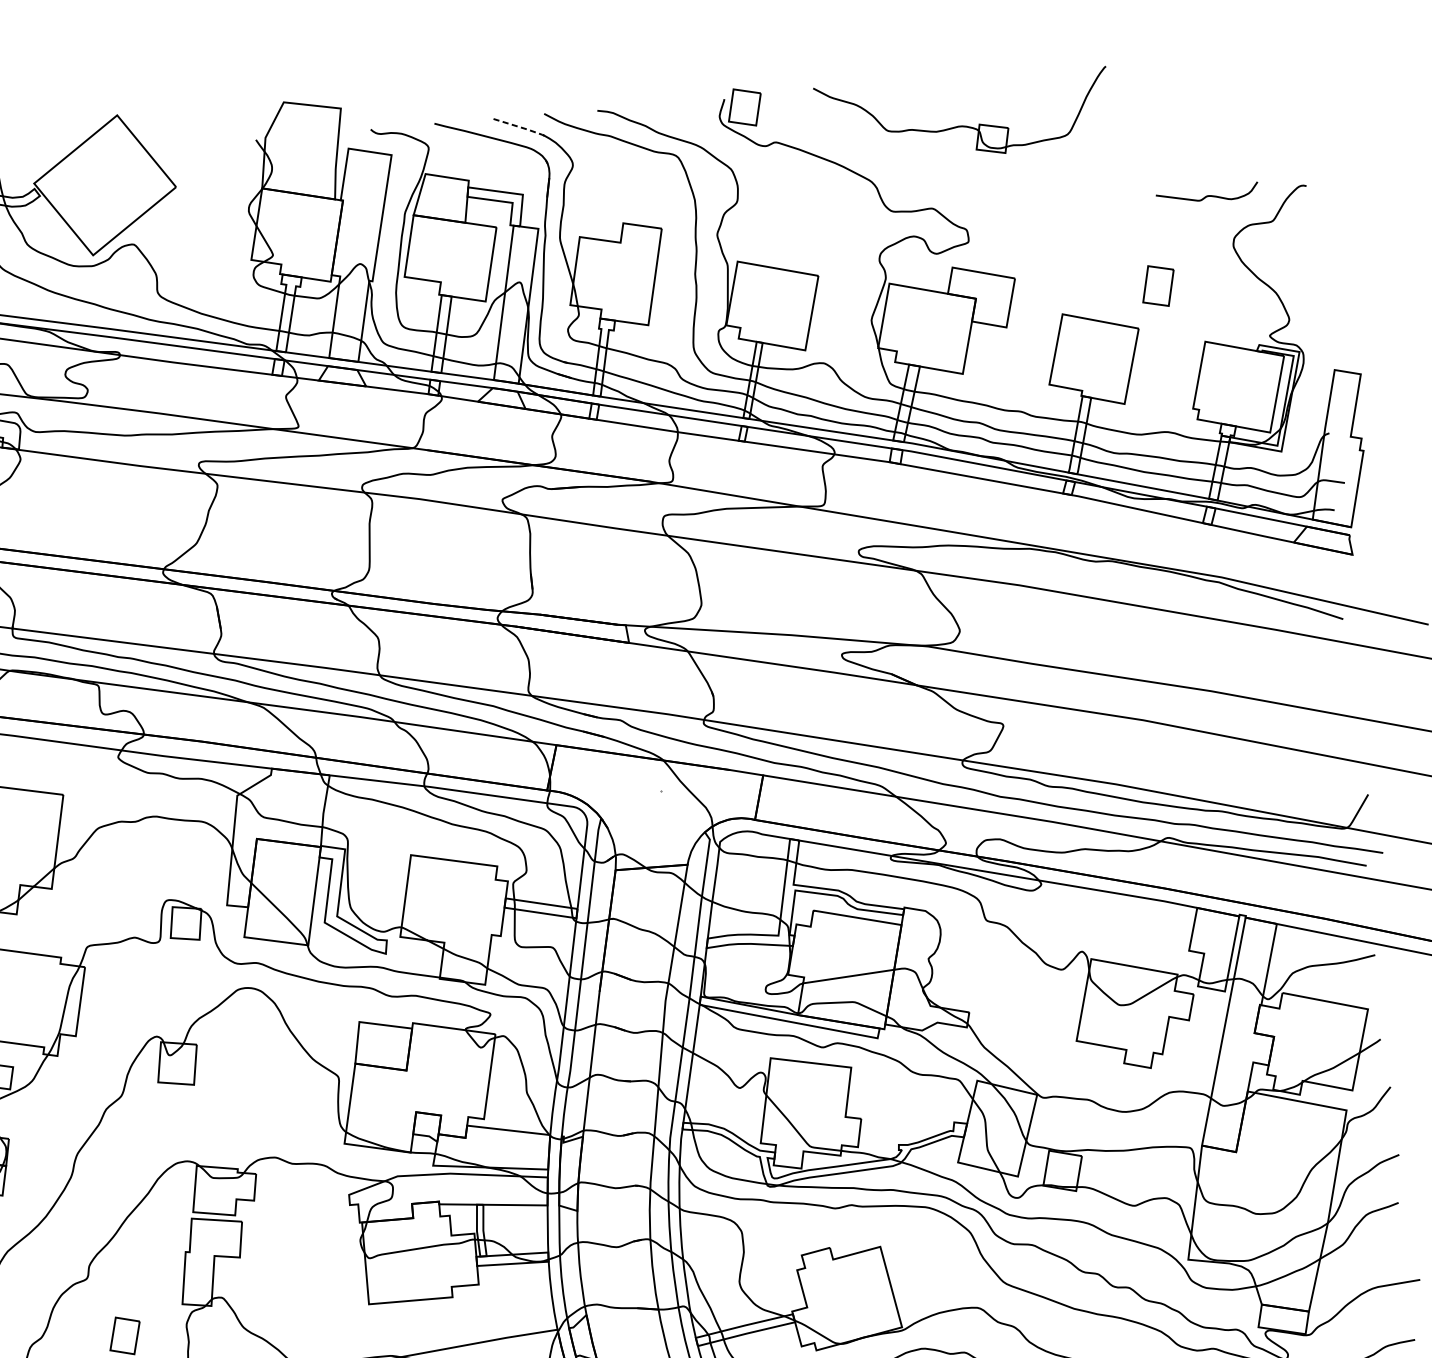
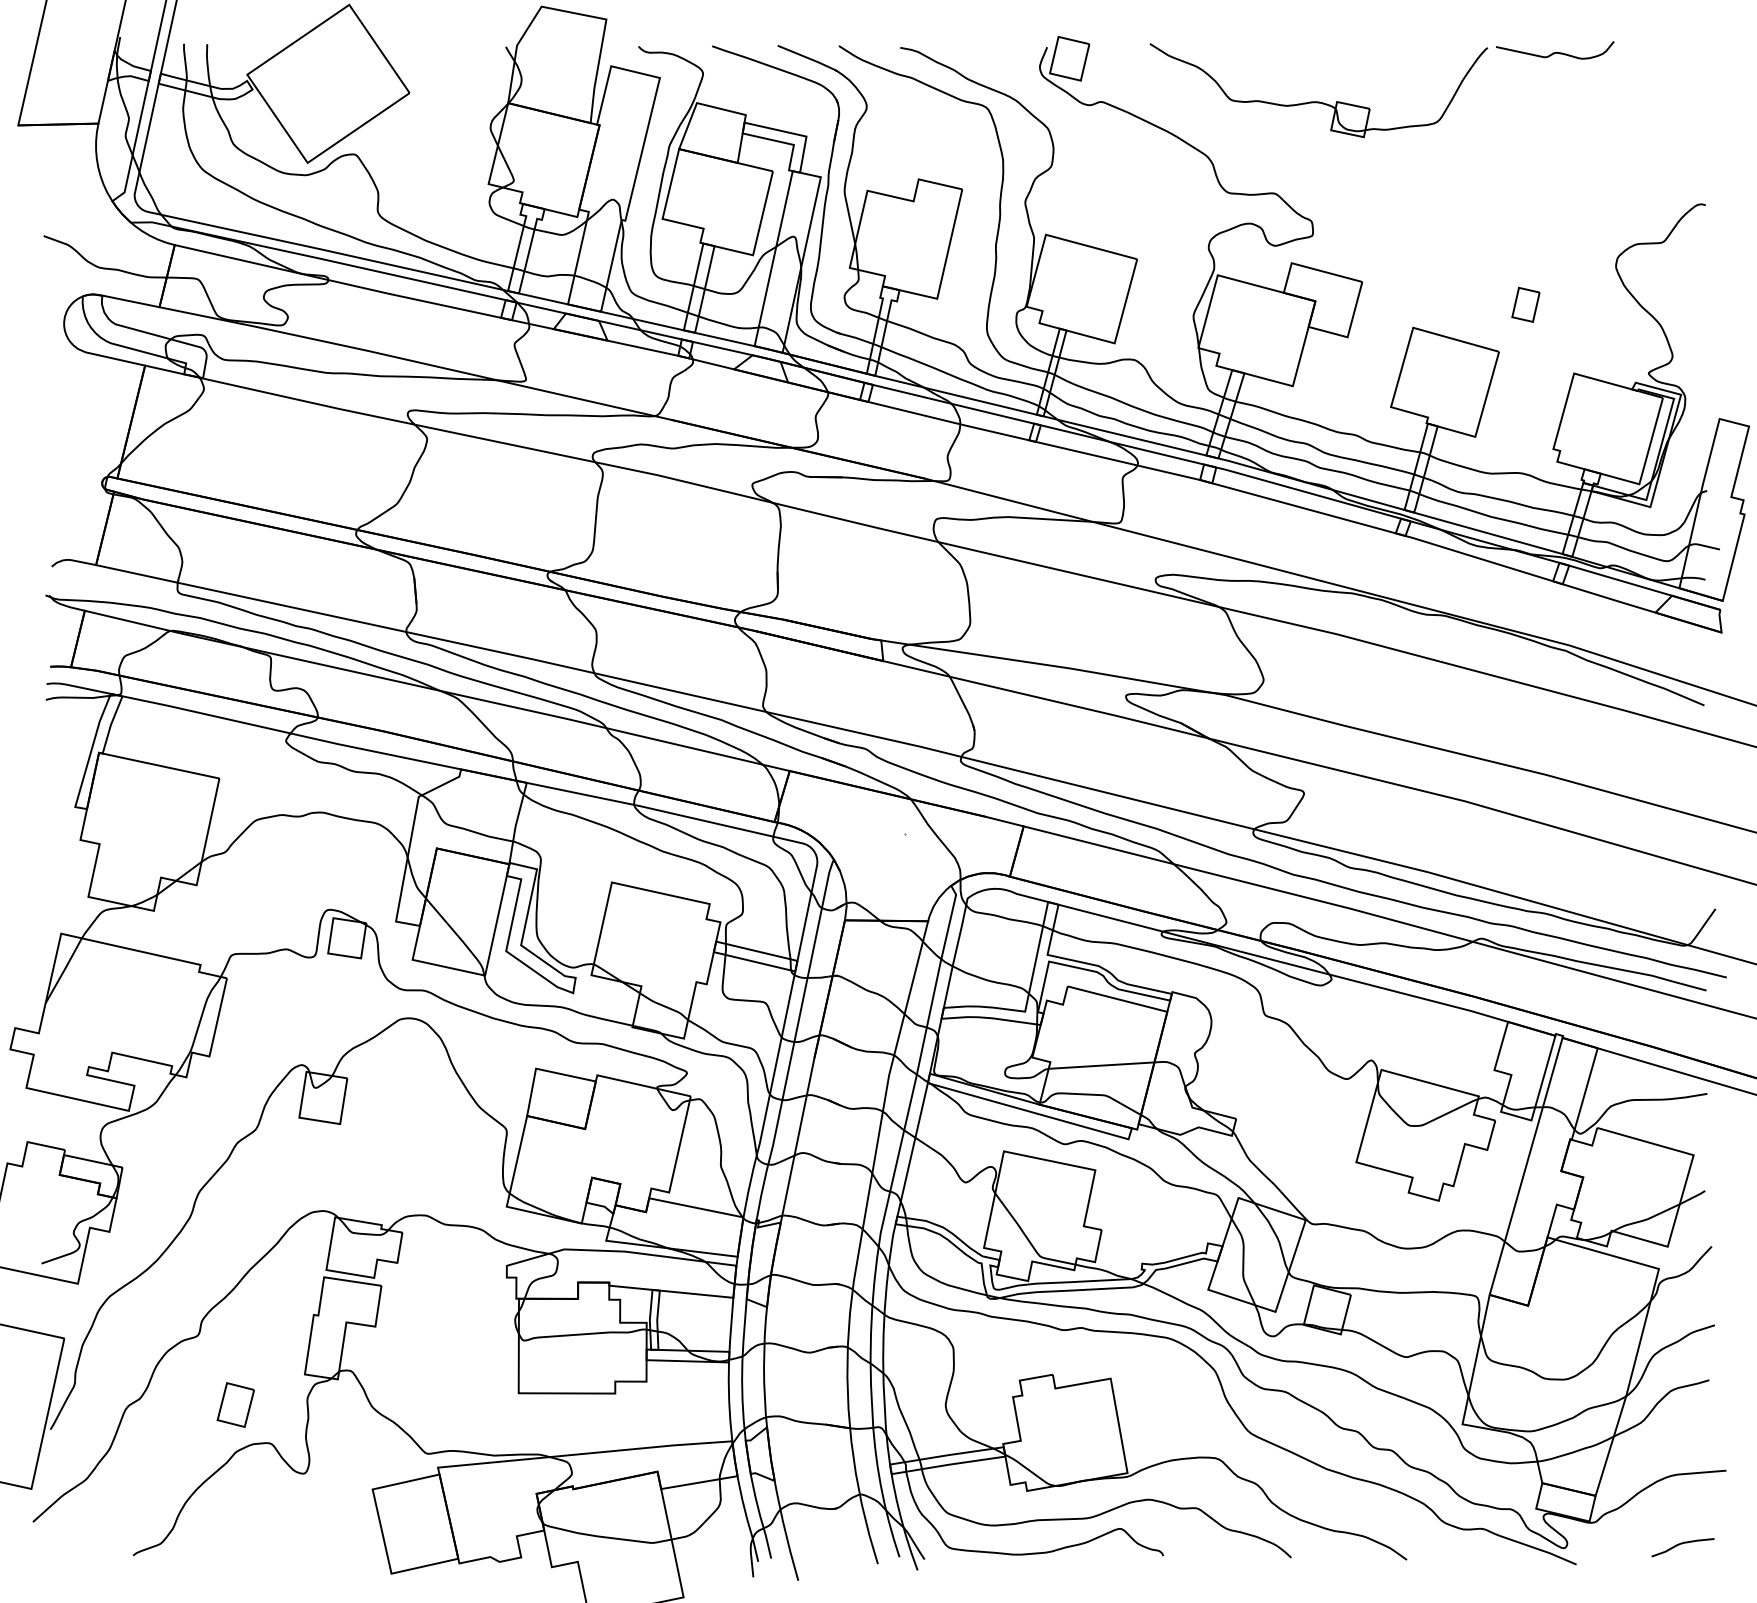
line: (518, 127) -> (808, 58), dashed -> solid
curve: (1207, 195) -> (1555, 52), moved
part: (1158, 285) -> (1525, 304), size x0.71

